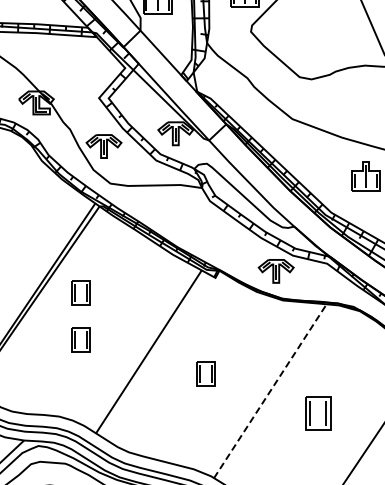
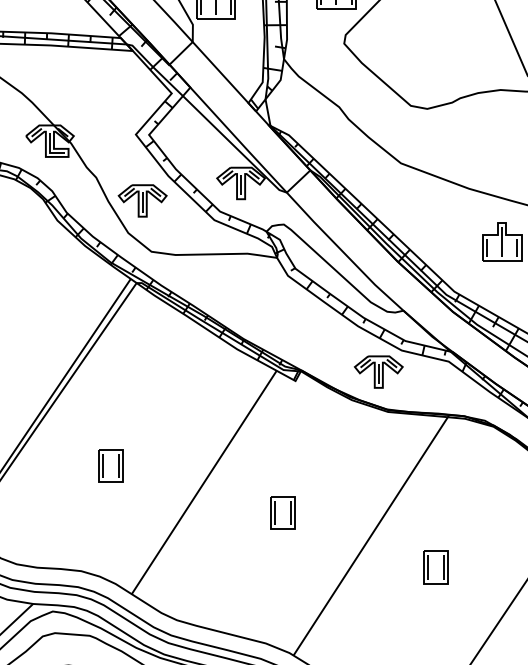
part: (80, 292) -> (110, 401), removed
line: (270, 390) -> (370, 535), dashed -> solid
part: (317, 413) -> (435, 566), size x0.71

